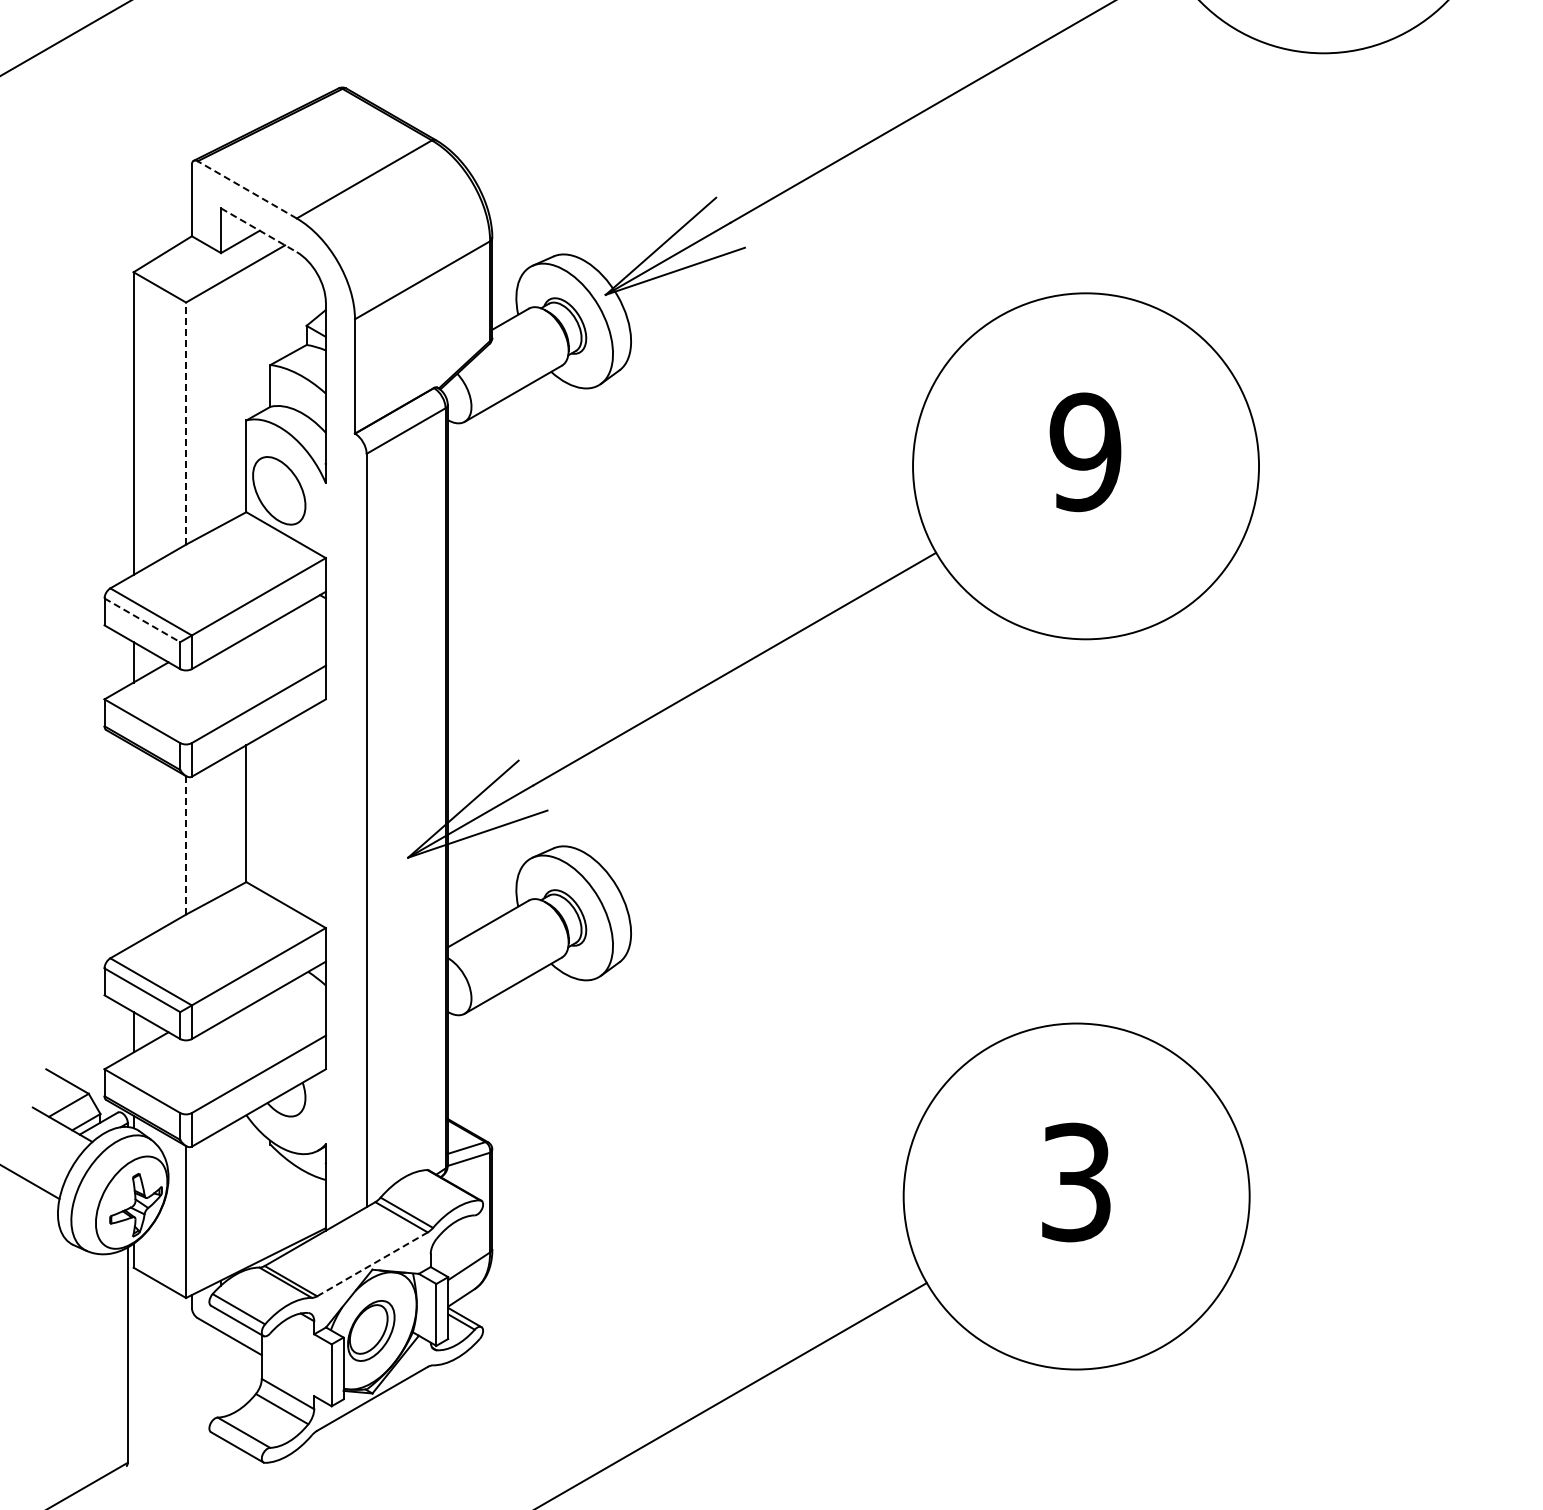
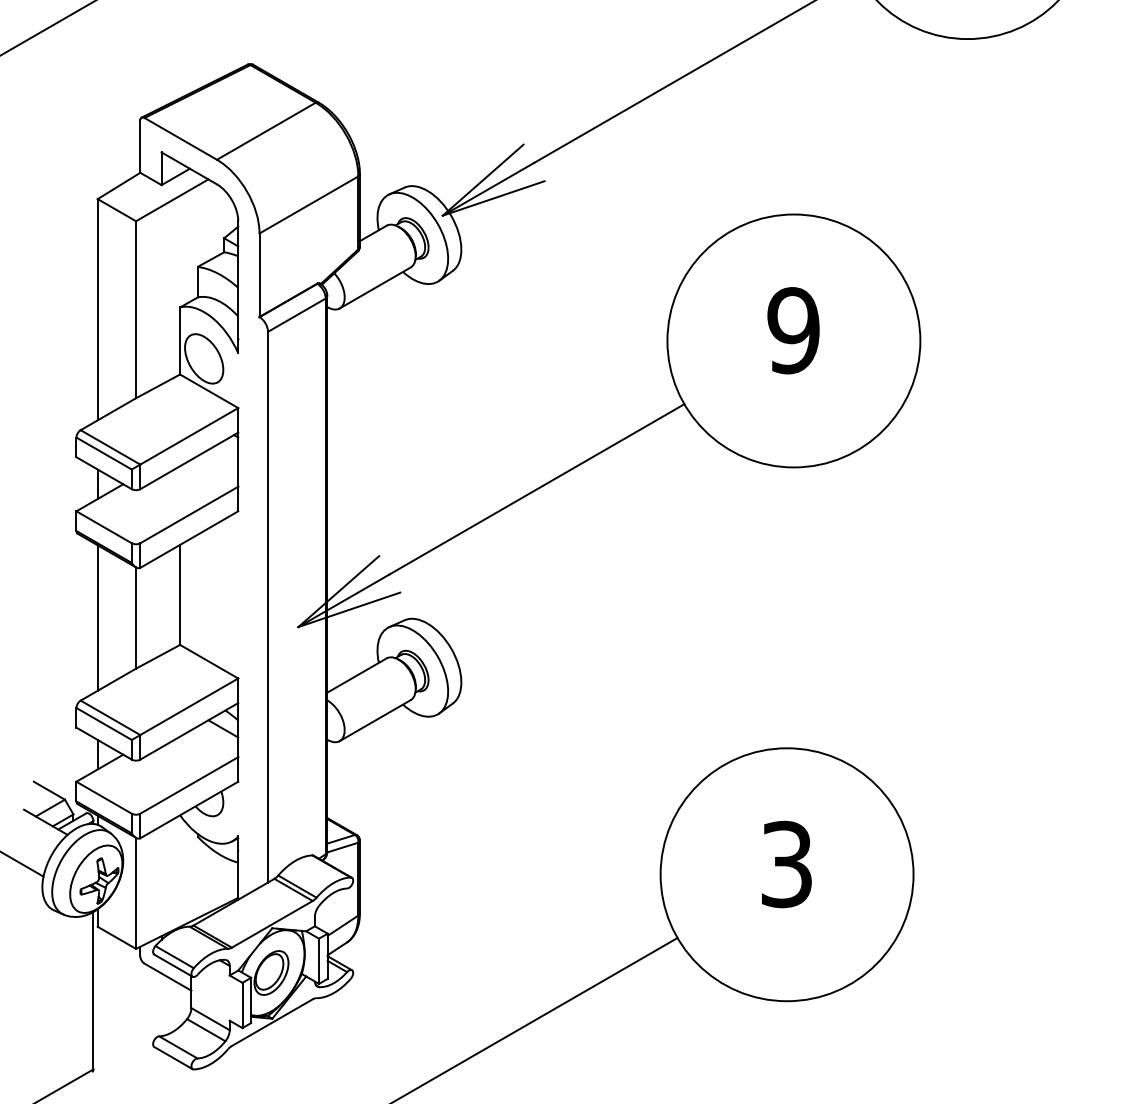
line: (246, 189) -> (180, 138), dashed -> solid
line: (258, 230) -> (188, 168), dashed -> solid
line: (186, 423) -> (136, 309), dashed -> solid
line: (142, 620) -> (104, 453), dashed -> solid
line: (133, 844) -> (97, 617), added
line: (186, 844) -> (136, 617), dashed -> solid
line: (305, 996) -> (223, 728), added
line: (372, 1264) -> (272, 924), dashed -> solid

